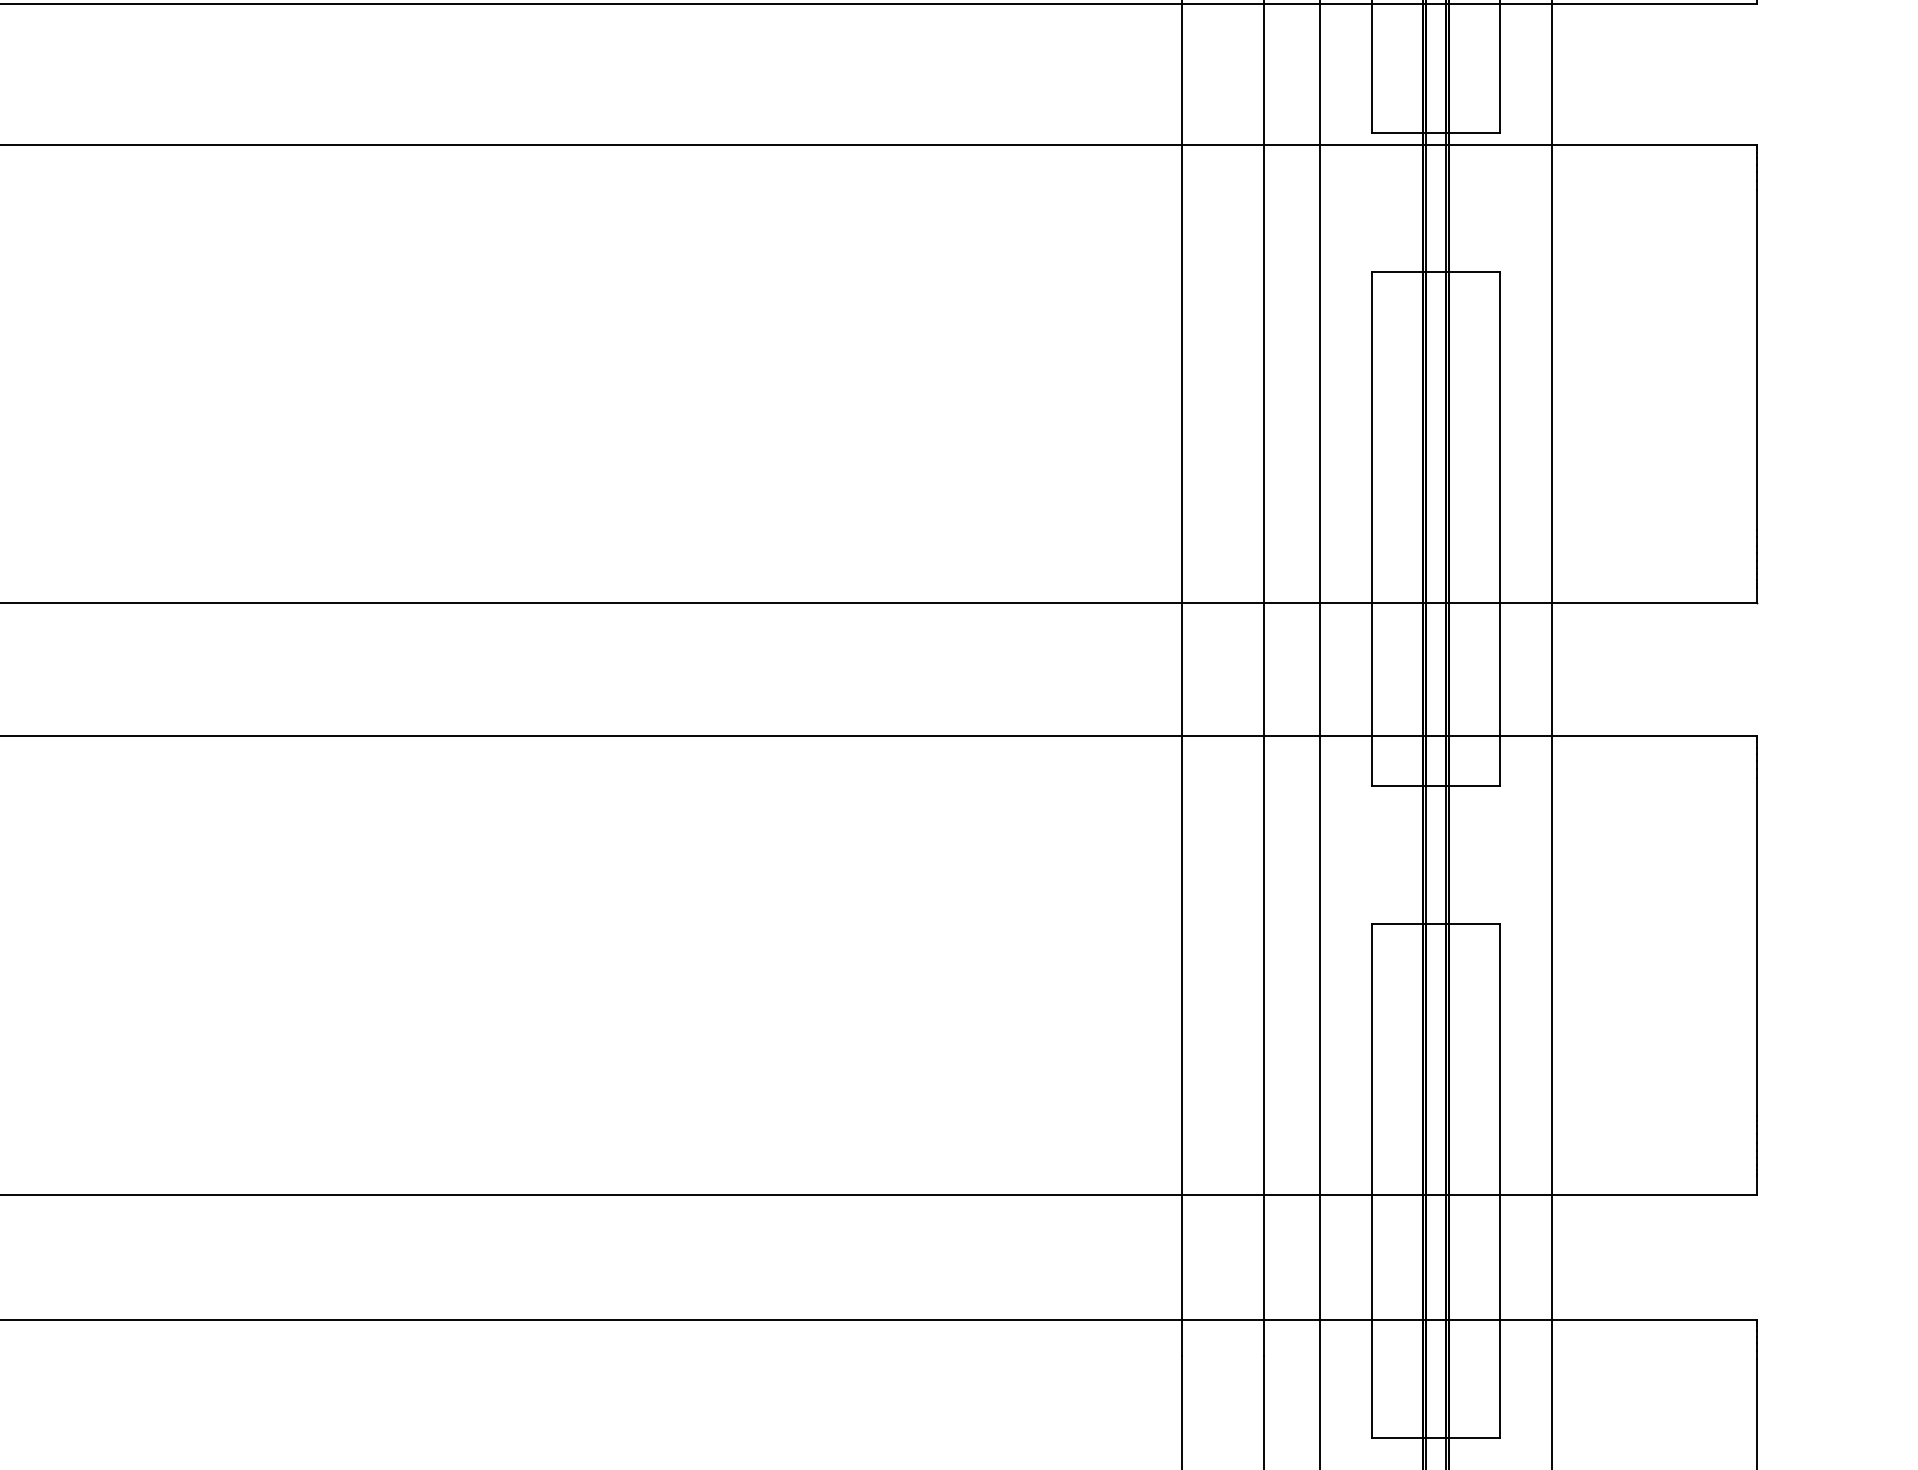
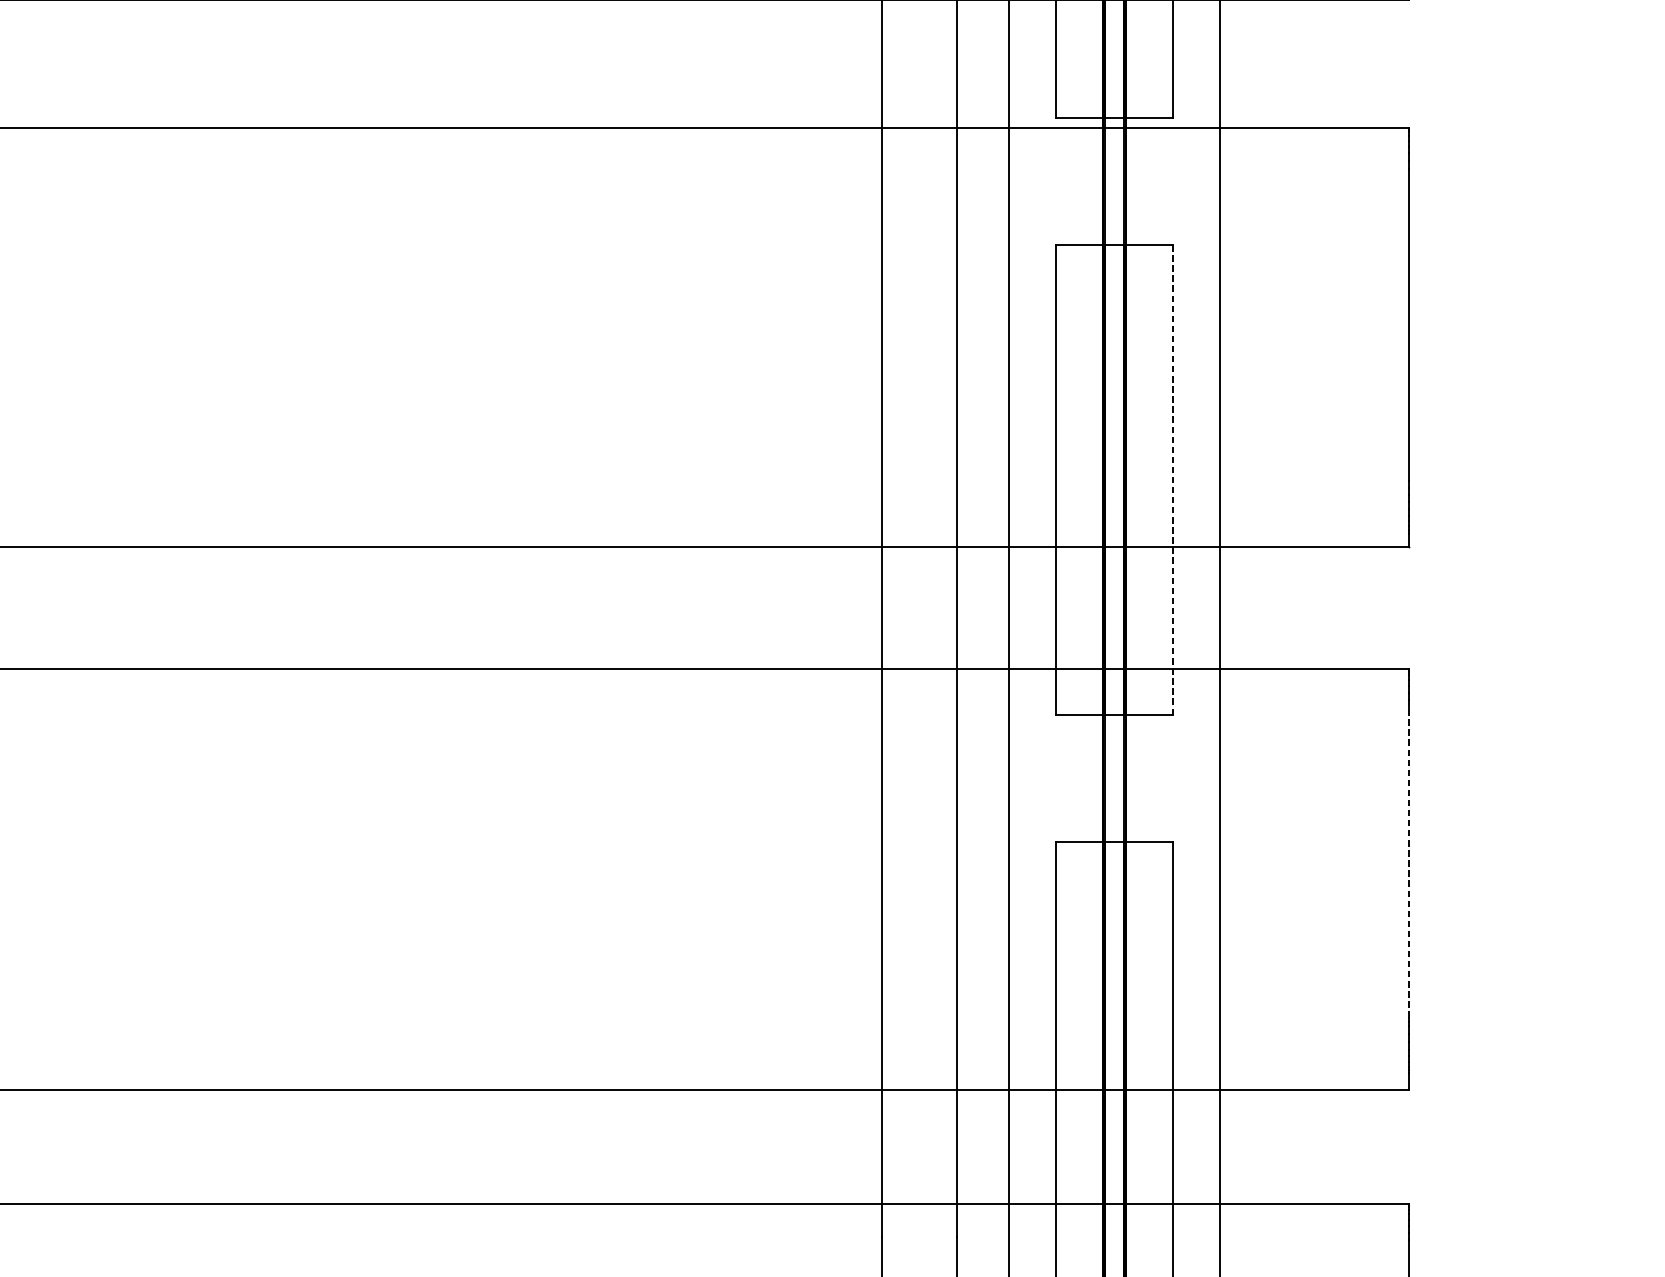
line: (1500, 528) -> (1173, 479), solid -> dashed
line: (1757, 946) -> (1408, 862), solid -> dashed

